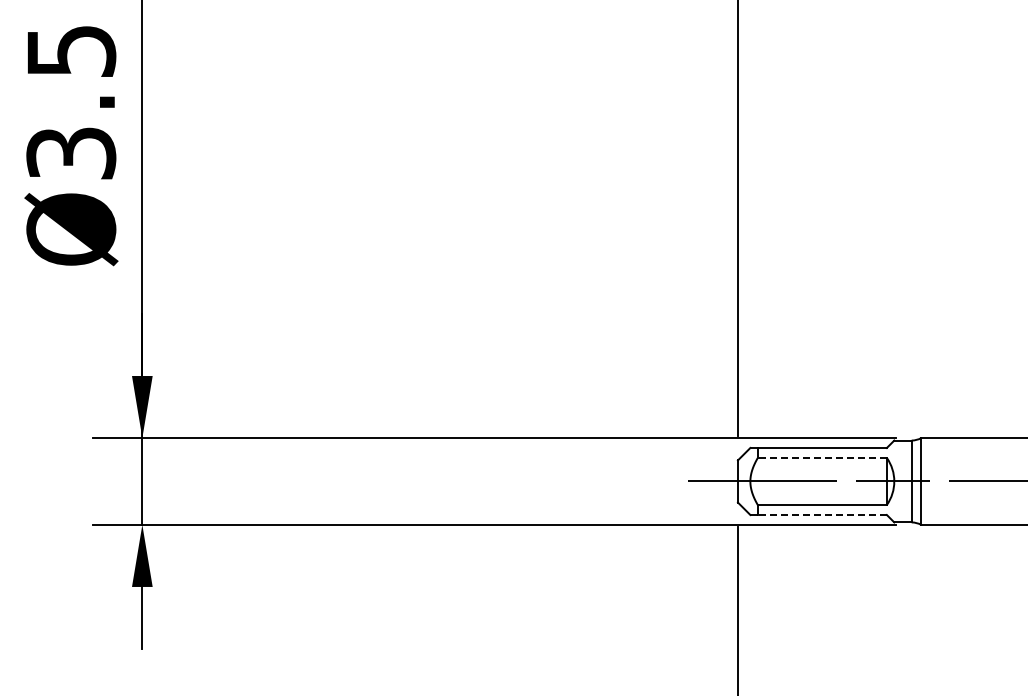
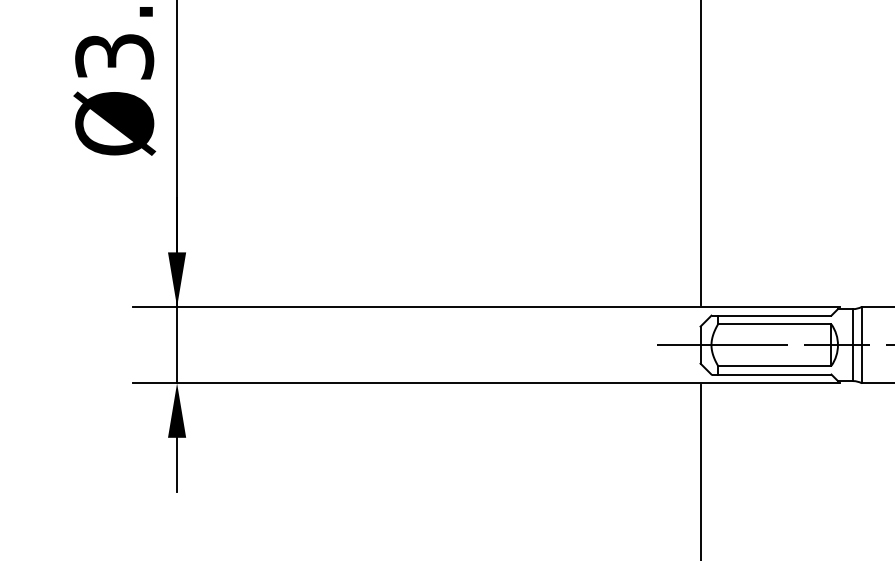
line: (822, 457) -> (774, 324), dashed -> solid
line: (822, 514) -> (774, 374), dashed -> solid

